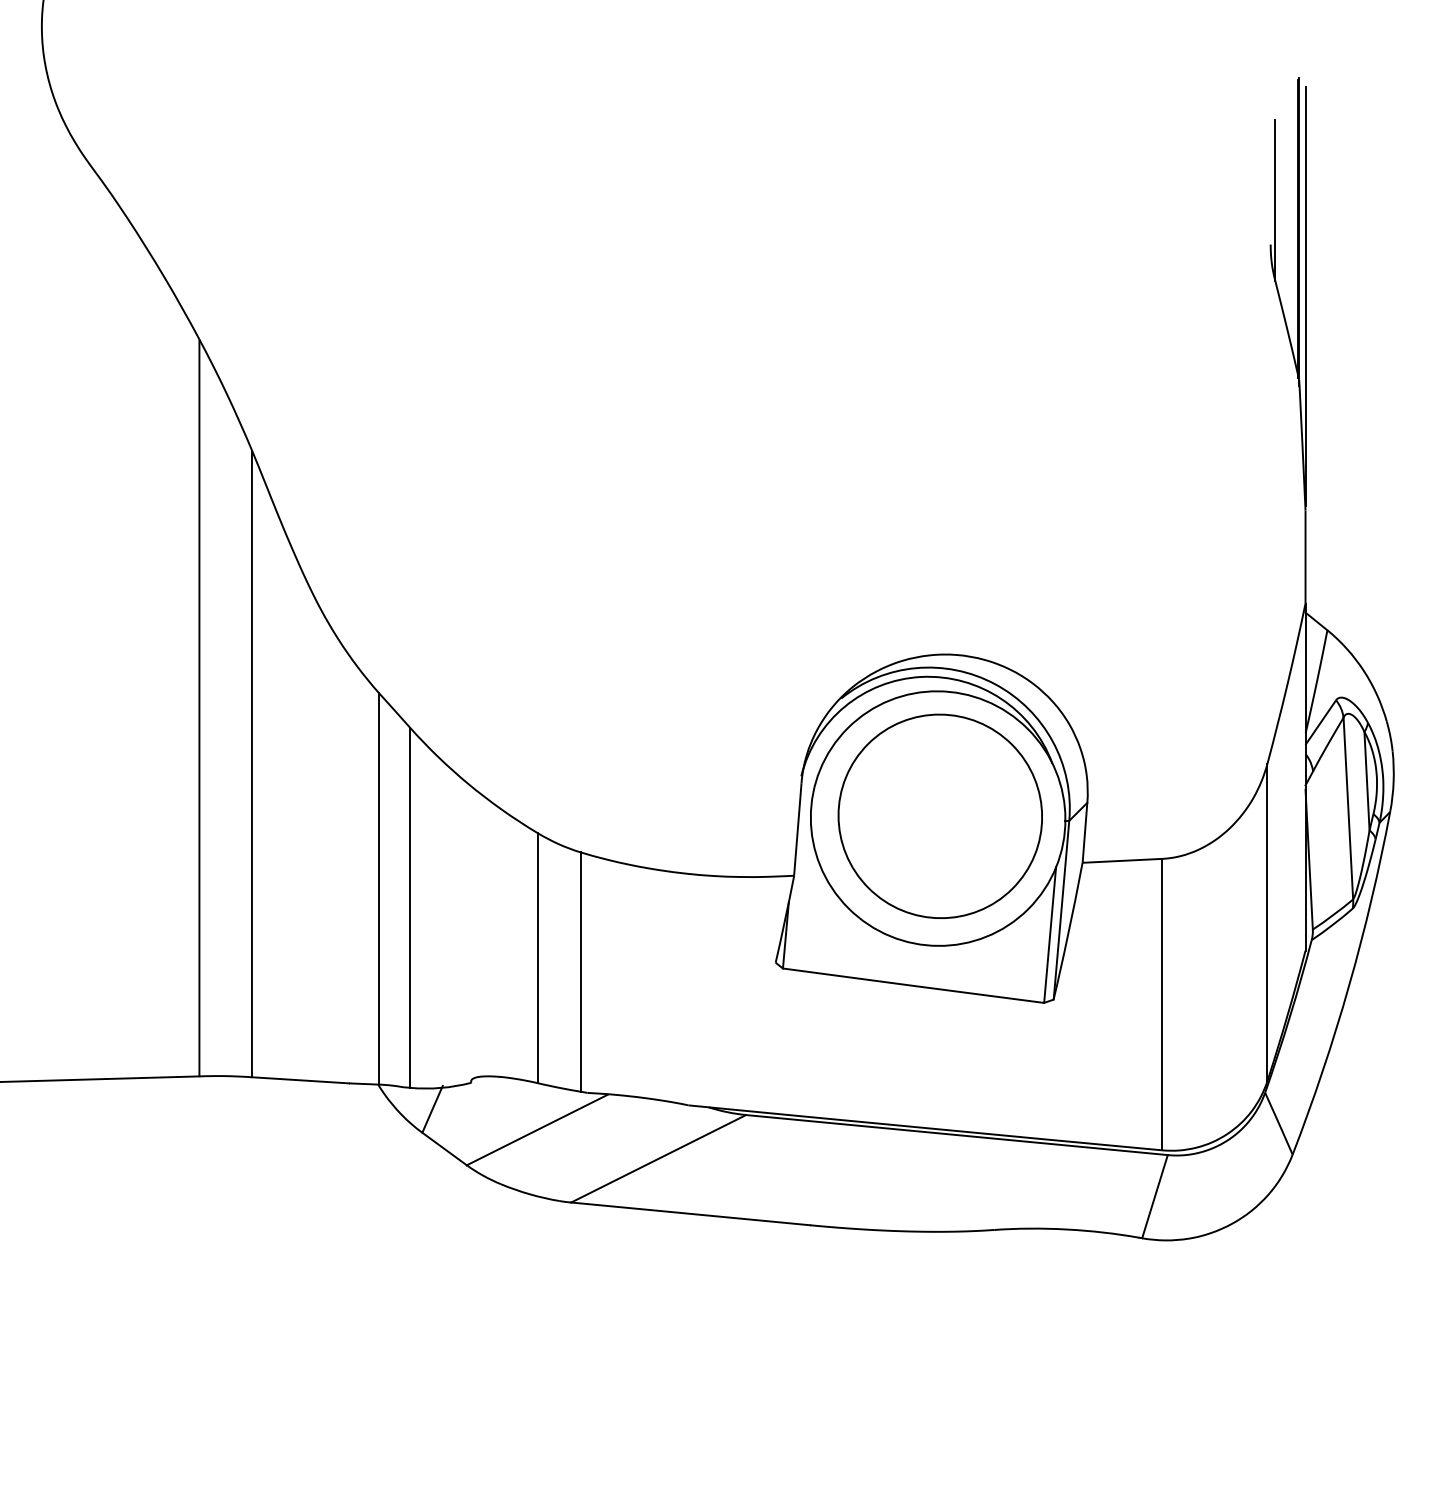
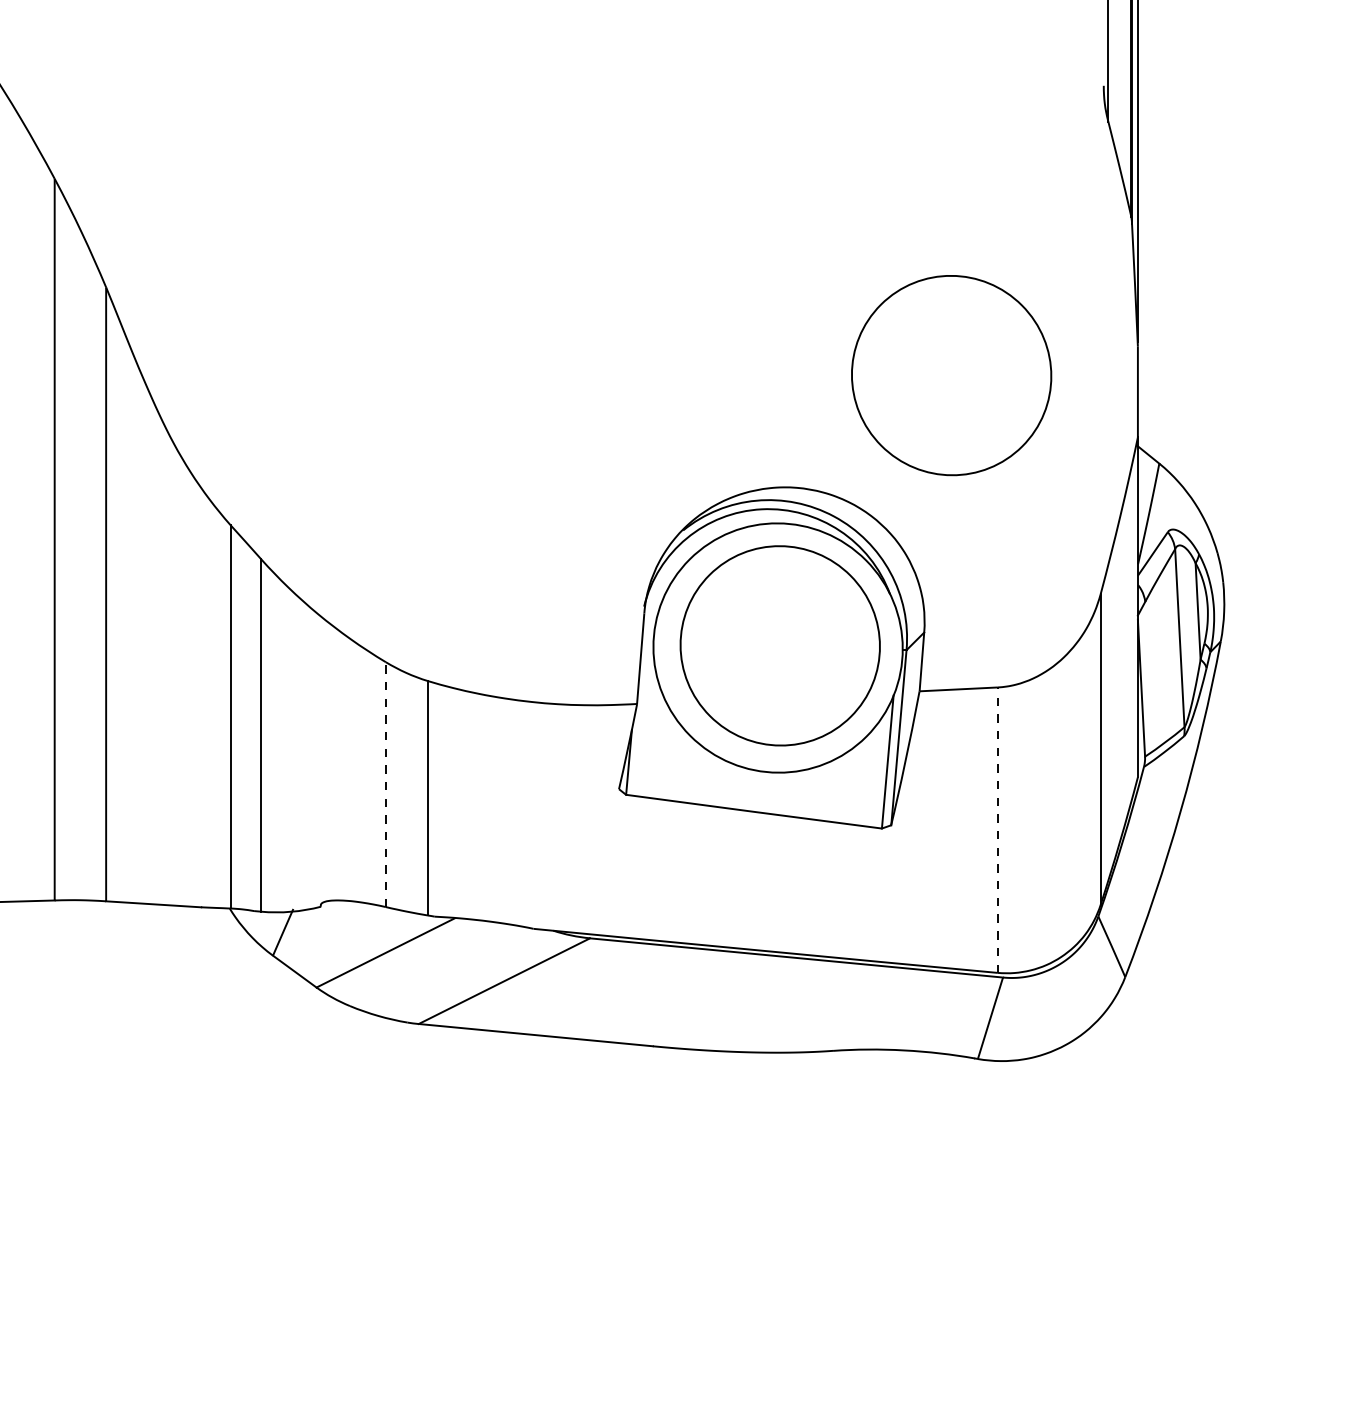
part: (1114, 539) -> (950, 374), added
line: (537, 957) -> (385, 784), solid -> dashed
line: (1162, 1004) -> (997, 830), solid -> dashed

